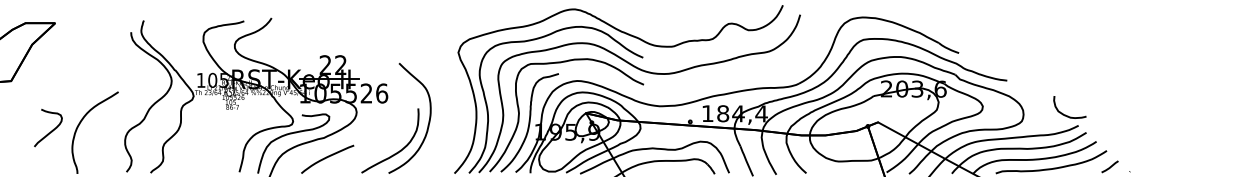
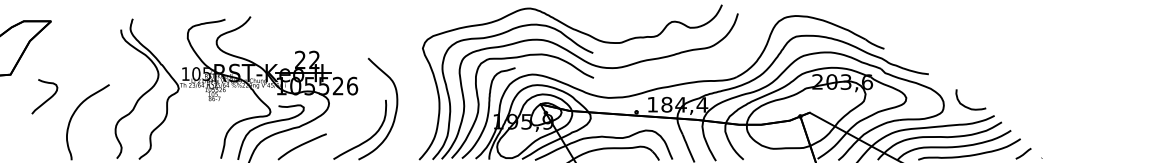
curve: (1065, 114) -> (966, 106), moved
curve: (51, 130) -> (47, 99), moved

